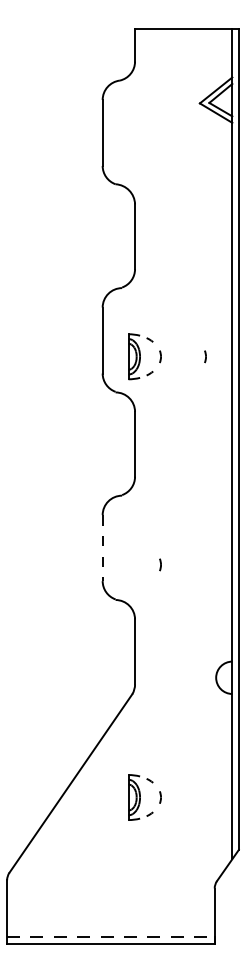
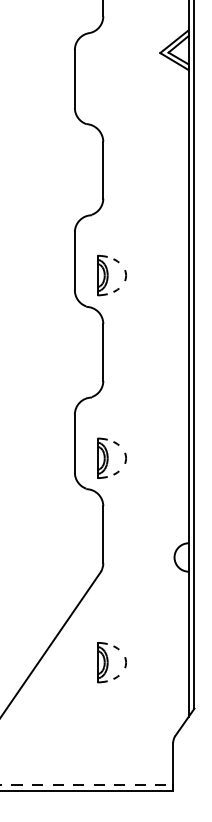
line: (205, 356) -> (165, 275), removed
line: (102, 548) -> (74, 443), dashed -> solid
part: (140, 564) -> (108, 457), added

